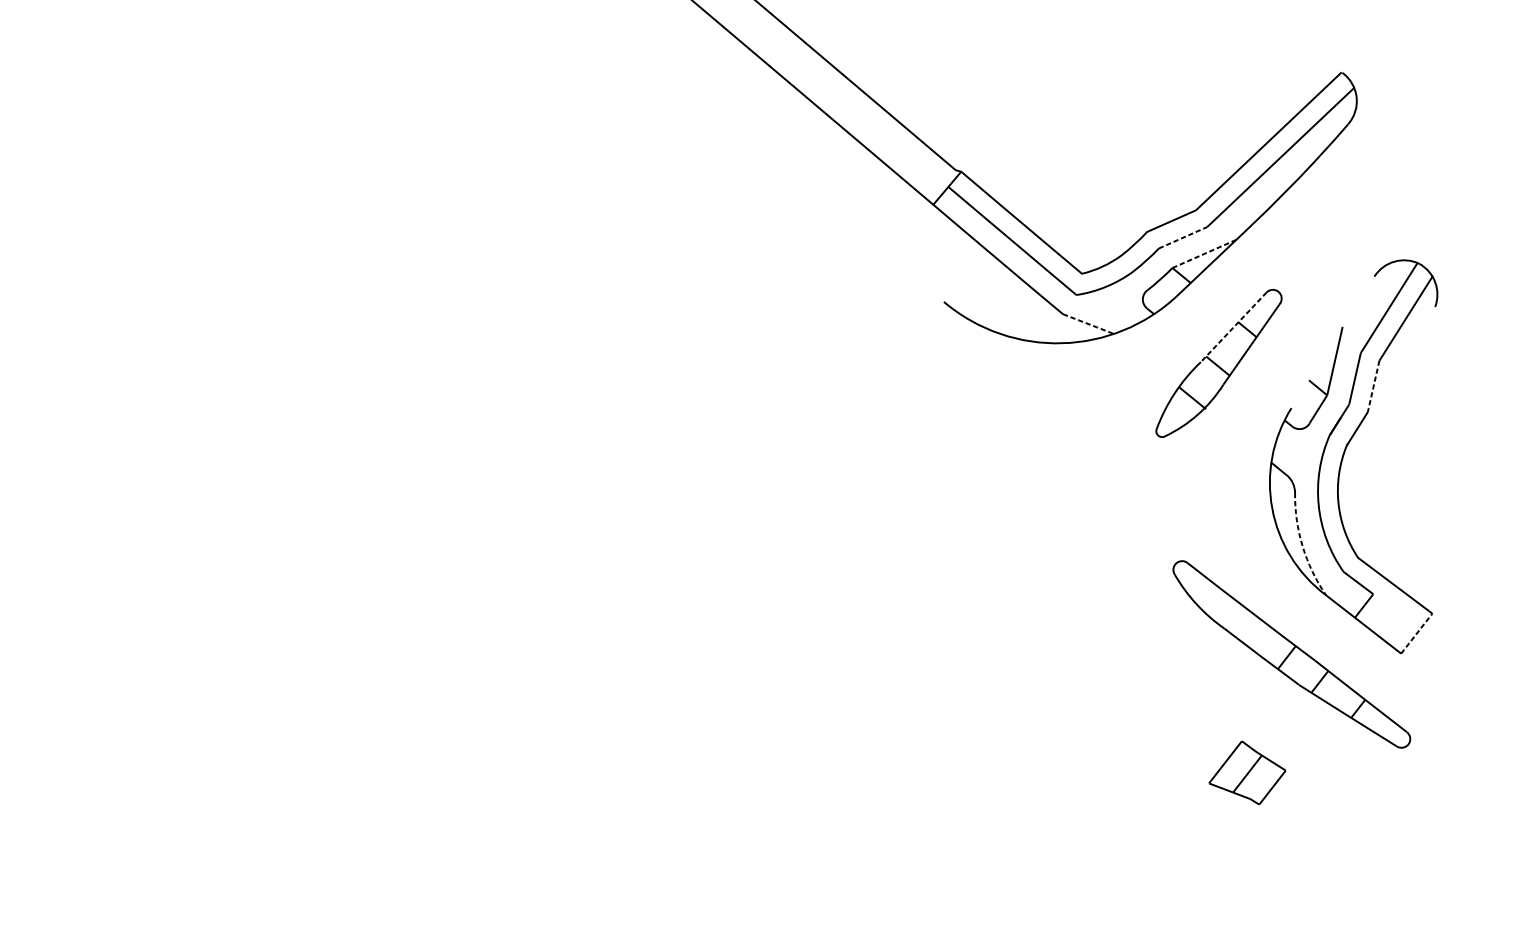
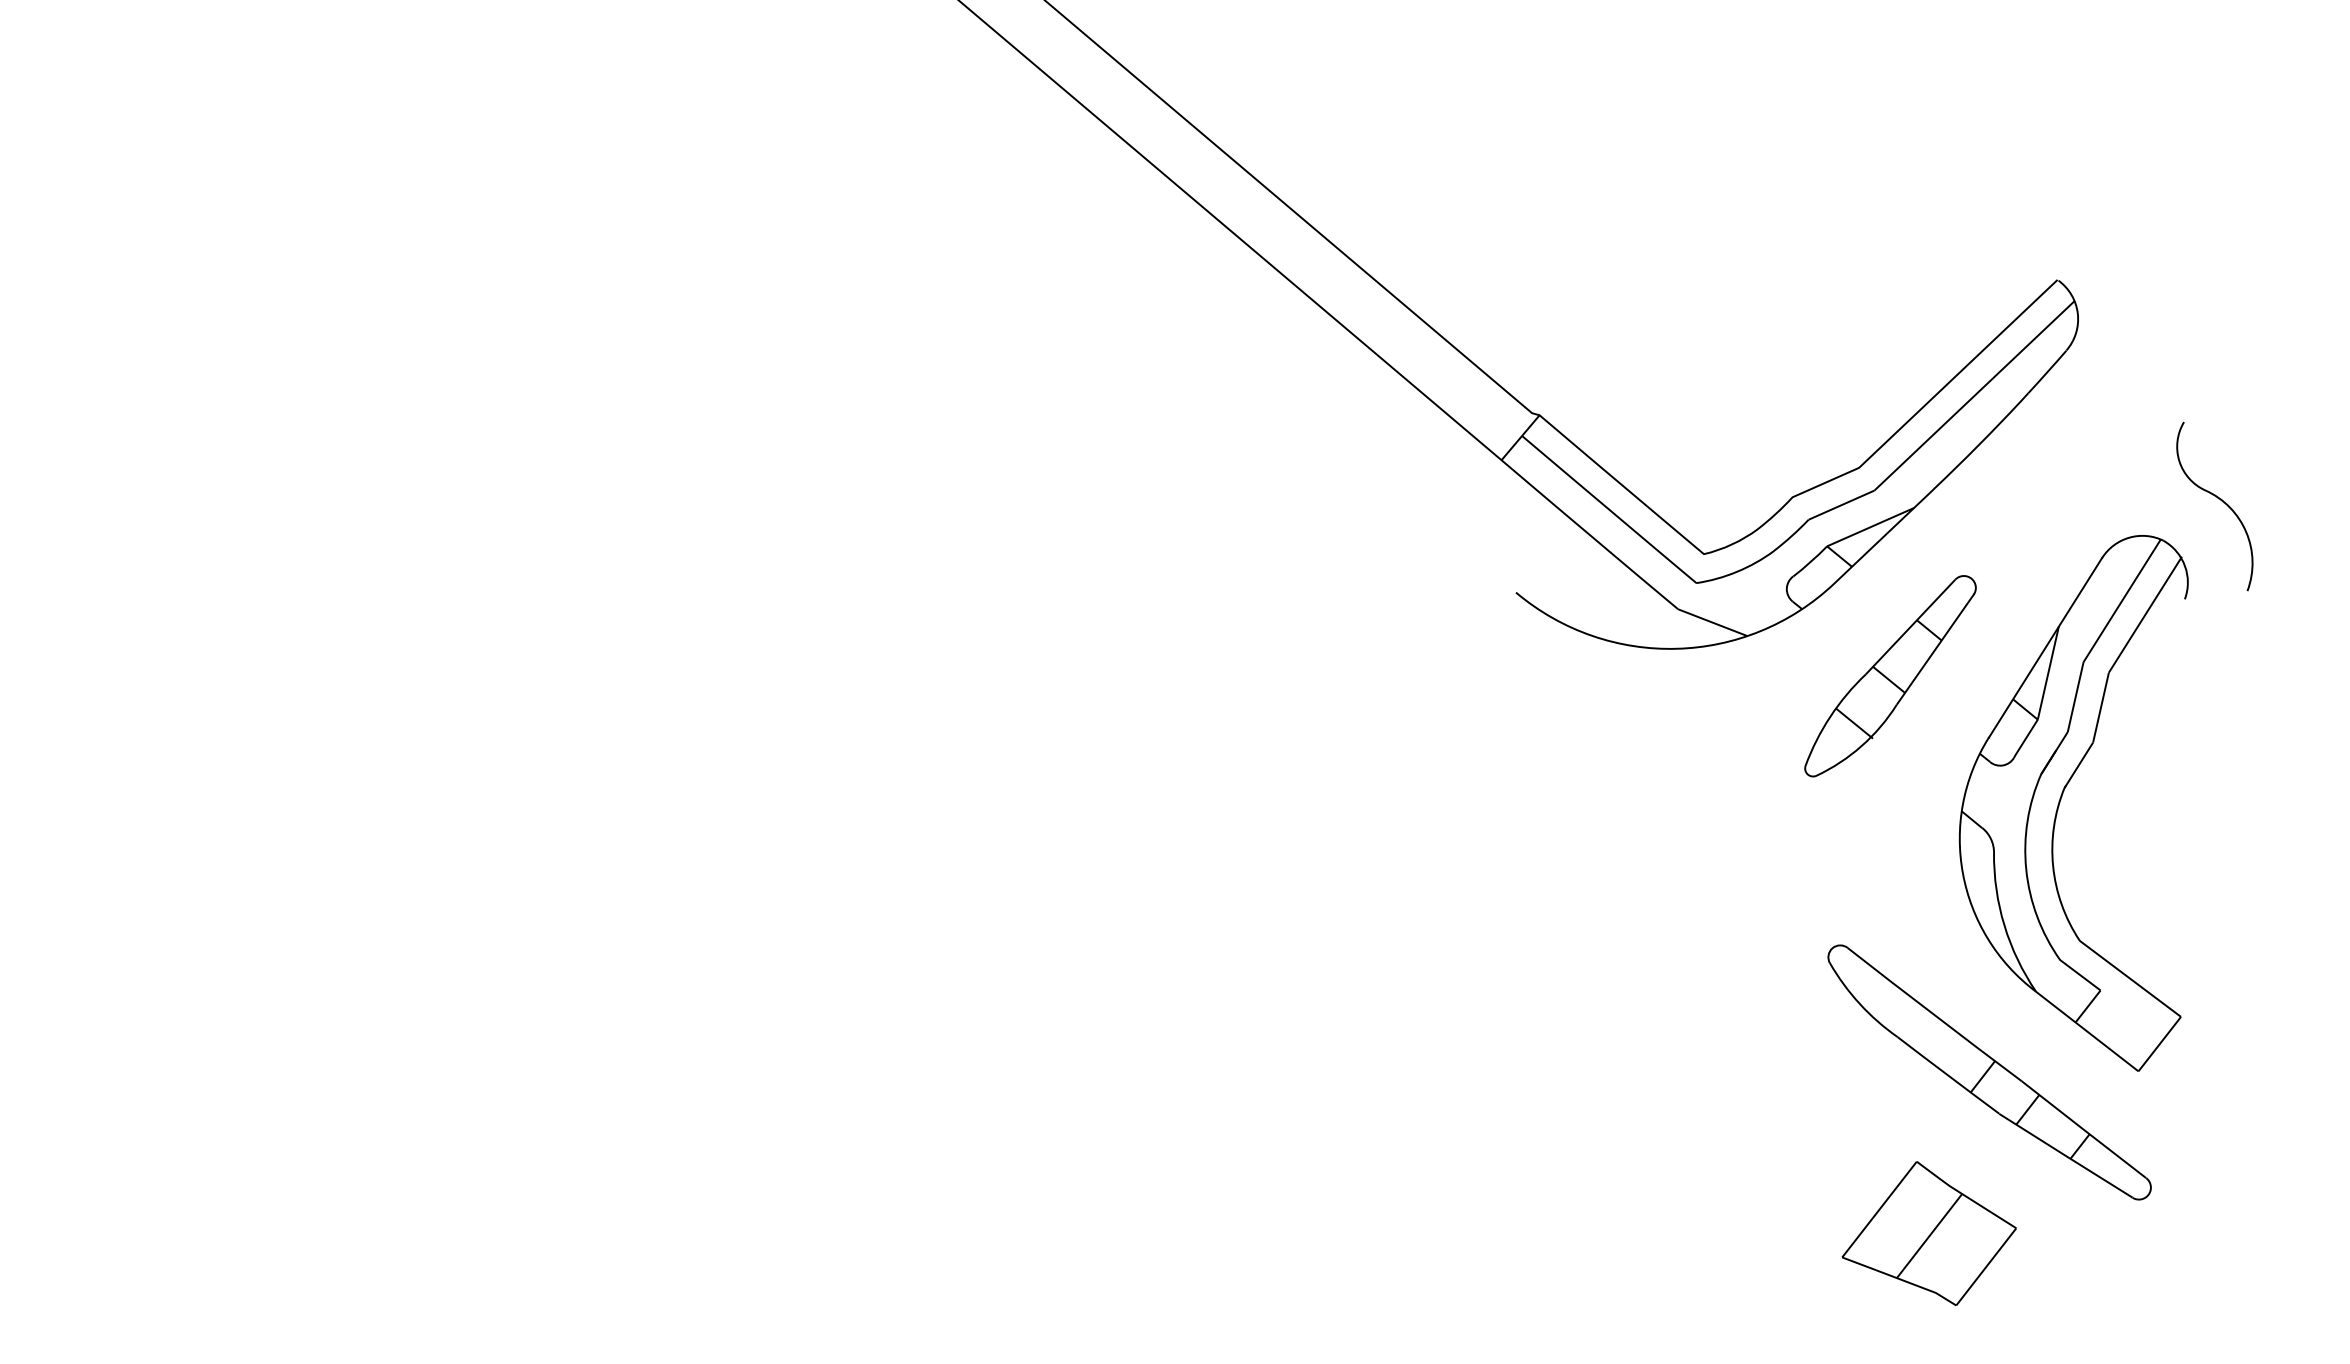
curve: (1459, 233) -> (2218, 499), added
line: (1183, 238) -> (1841, 505), dashed -> solid
line: (1204, 254) -> (1870, 527), dashed -> solid
line: (1089, 323) -> (1713, 622), dashed -> solid
line: (1233, 327) -> (1910, 627), dashed -> solid
line: (1332, 342) -> (2045, 647), added
line: (1373, 386) -> (2101, 707), dashed -> solid
line: (1302, 546) -> (2004, 925), dashed -> solid
line: (1416, 633) -> (2159, 1044), dashed -> solid
part: (1246, 772) -> (1928, 1233), size x1.67

